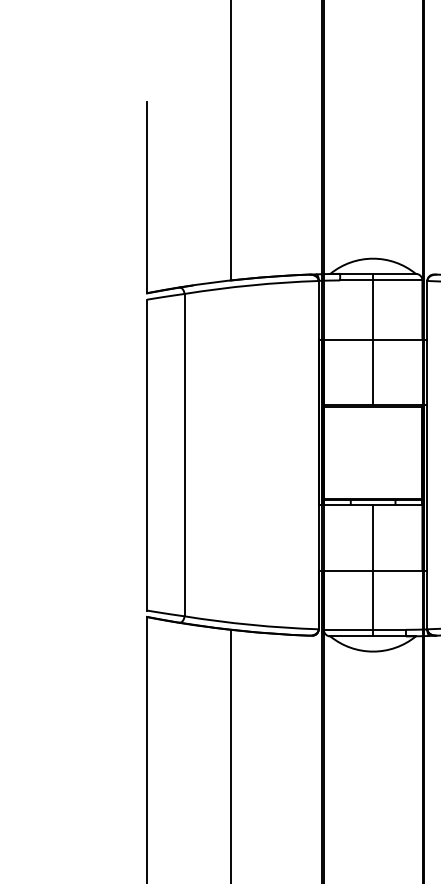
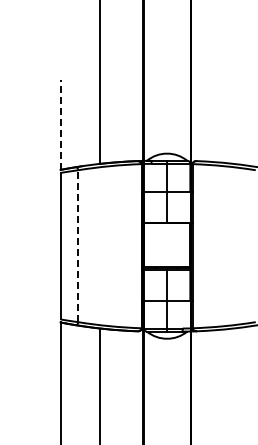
line: (146, 196) -> (60, 124), solid -> dashed
line: (185, 455) -> (78, 246), solid -> dashed

